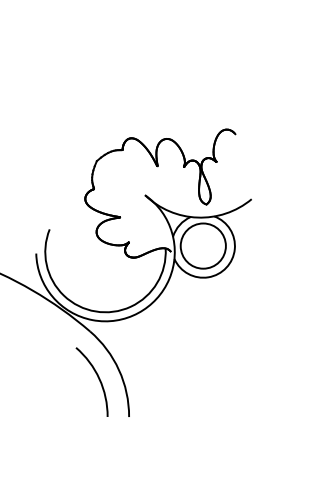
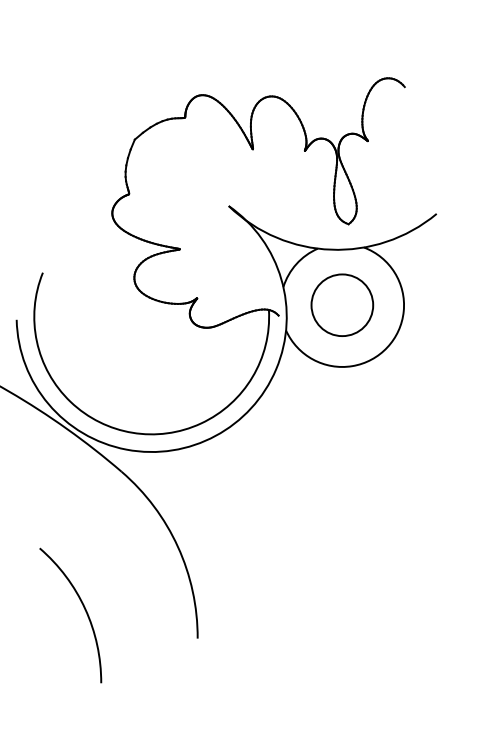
circle: (202, 245) -> (340, 304), size x0.7
arc: (97, 377) -> (81, 606), moved

